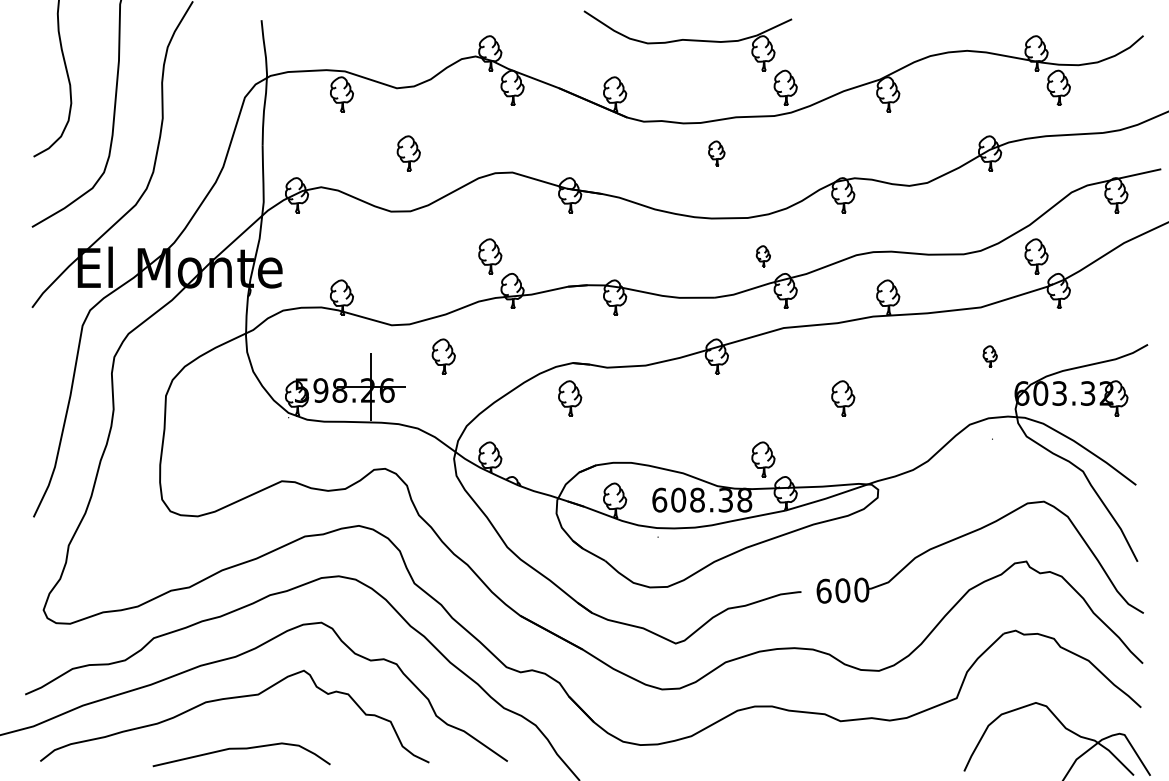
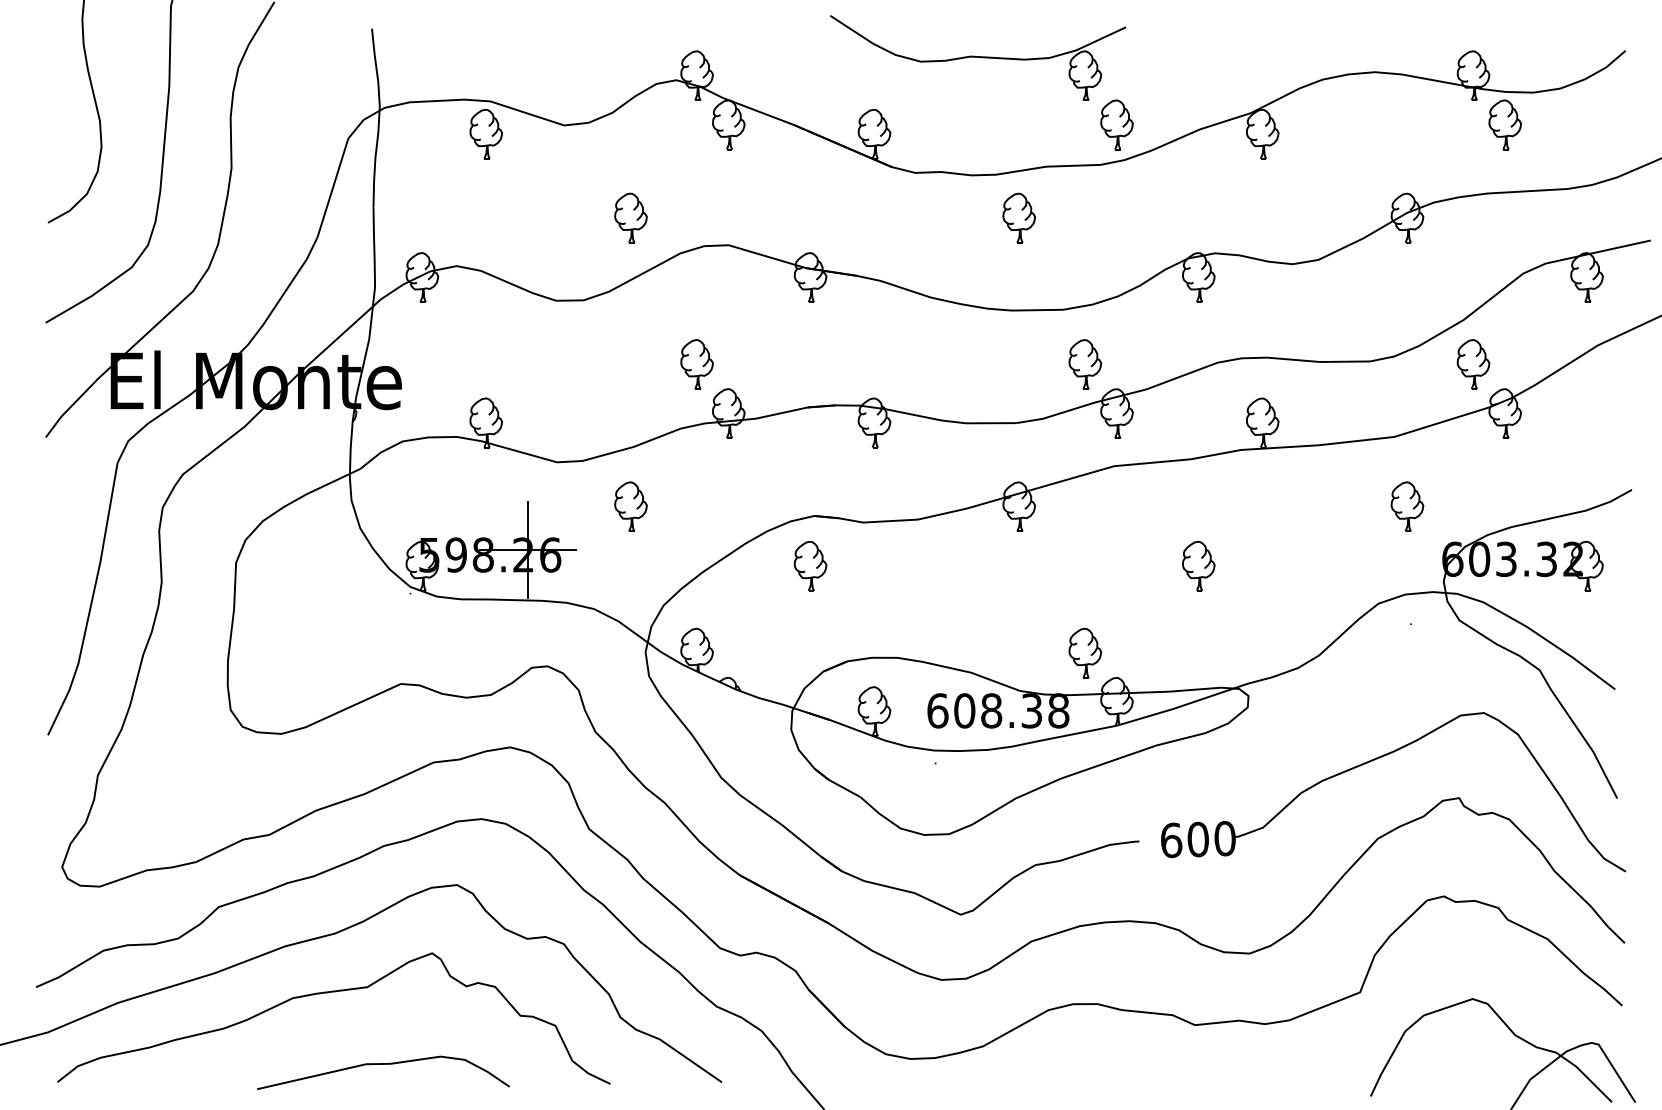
part: (408, 153) -> (630, 218), moved
part: (716, 153) -> (1018, 218), size x1.43
part: (763, 256) -> (1085, 364), size x1.67
part: (990, 356) -> (1408, 506), size x1.67
curve: (241, 749) -> (383, 1065), moved

